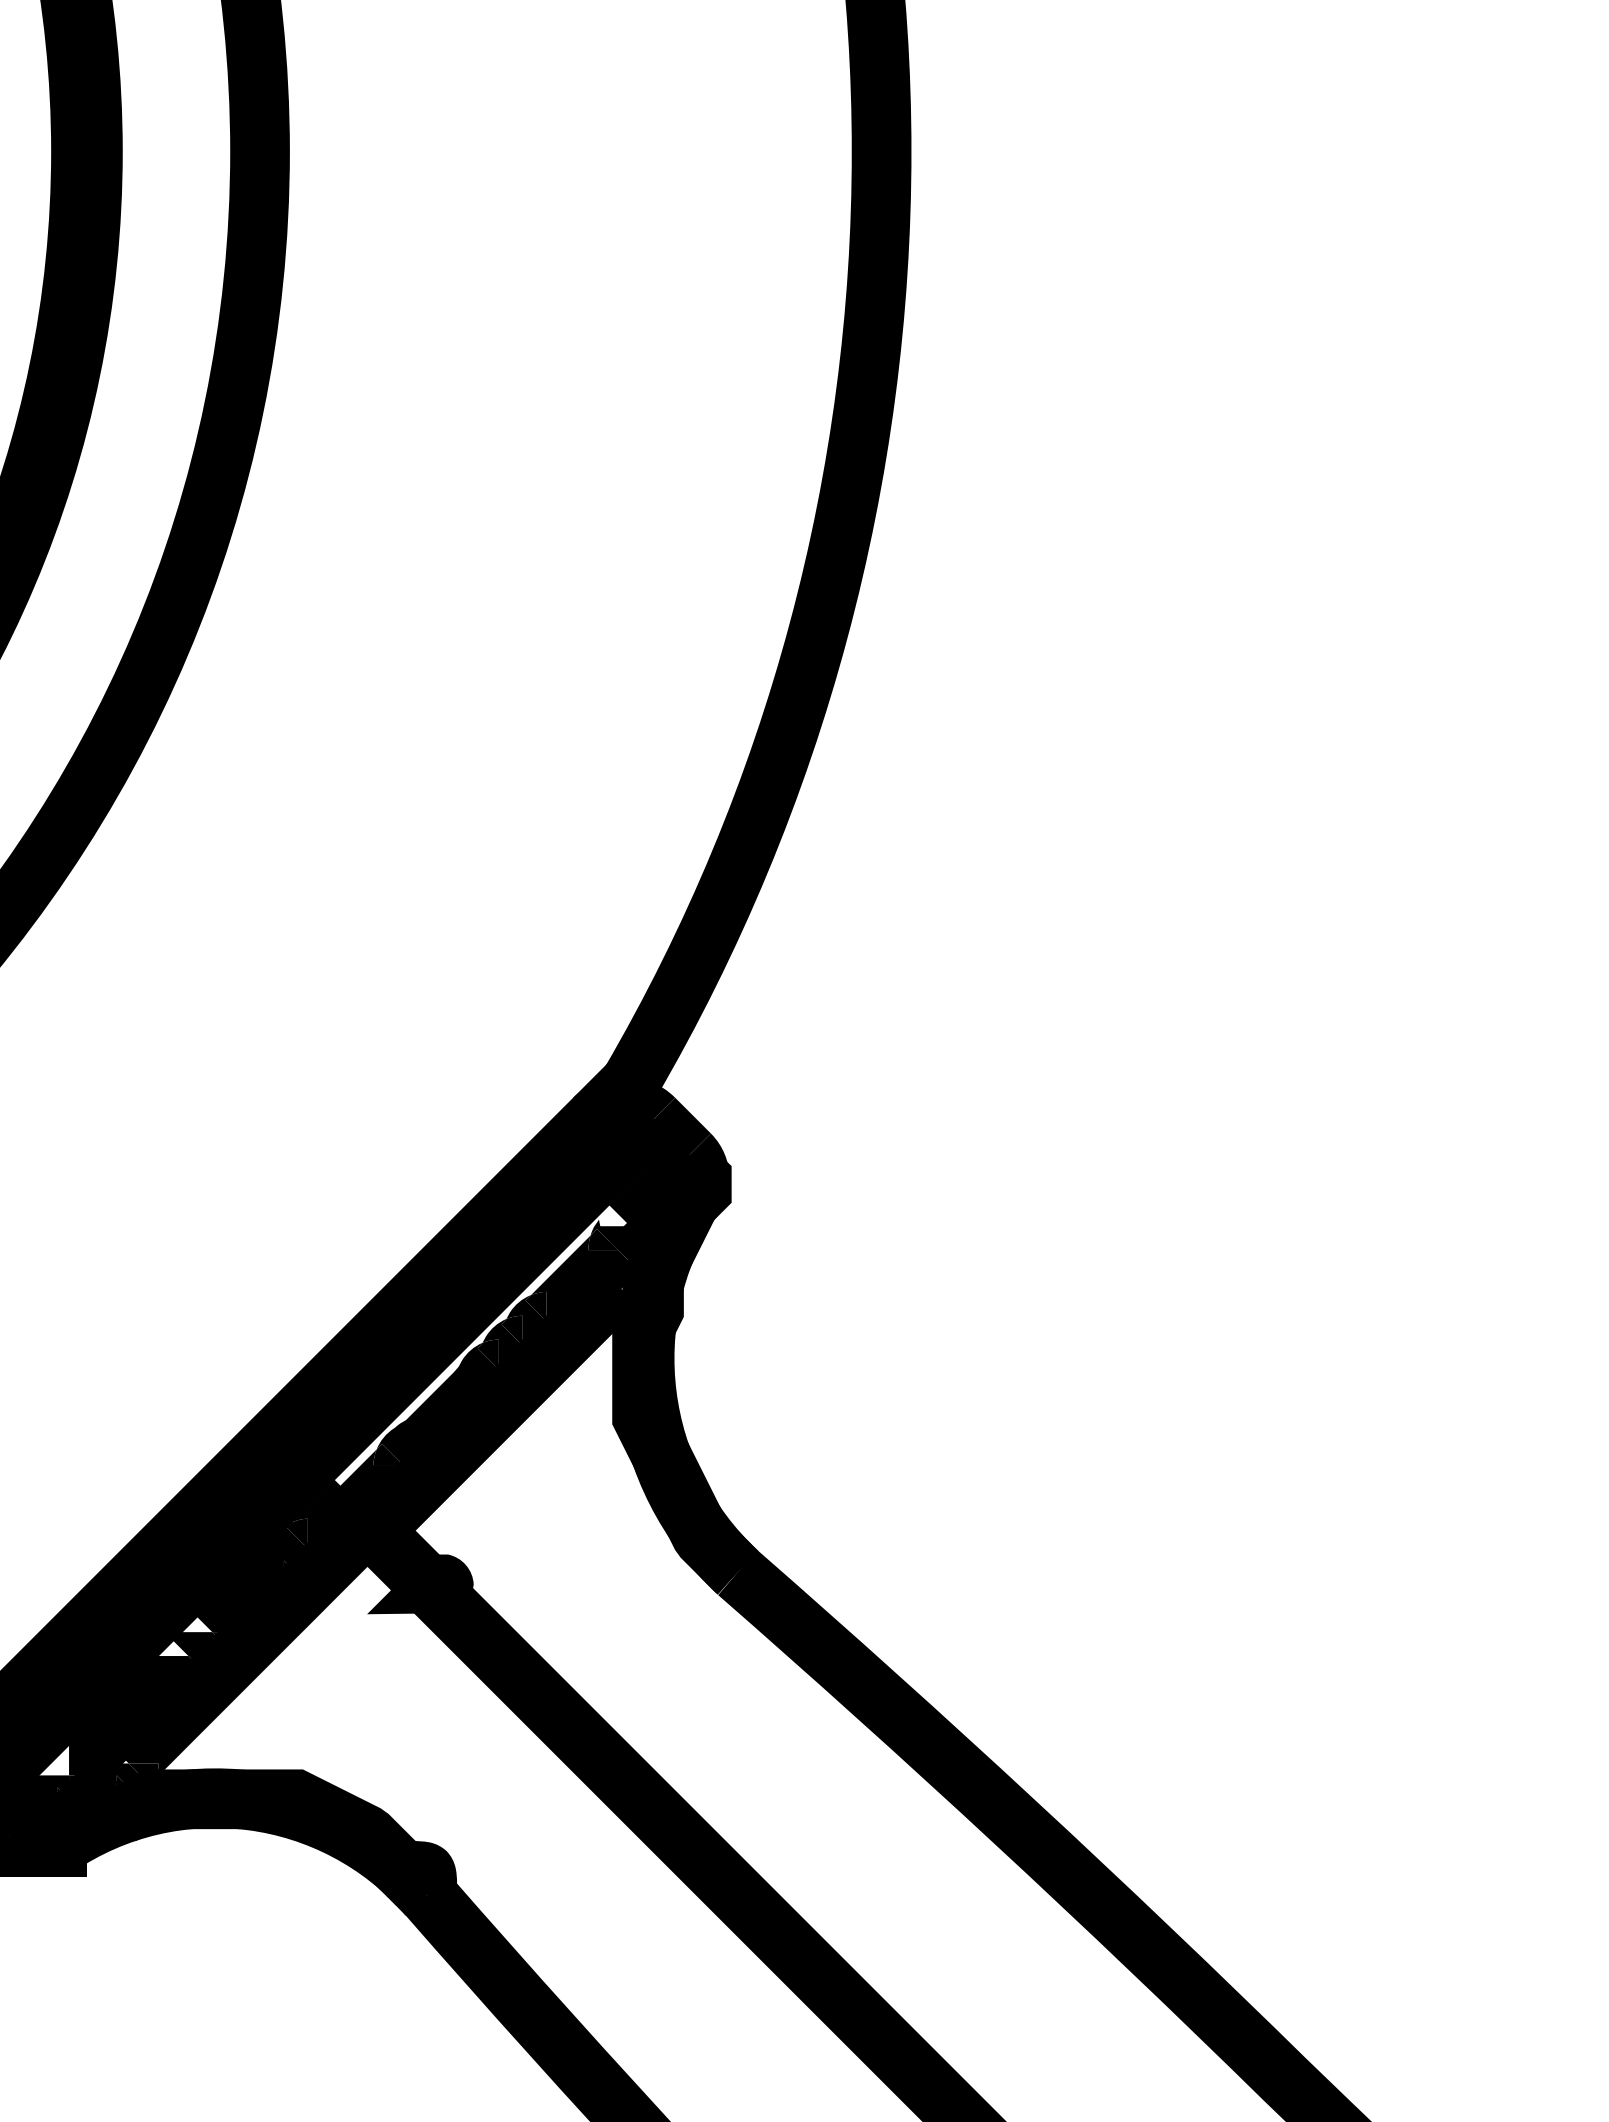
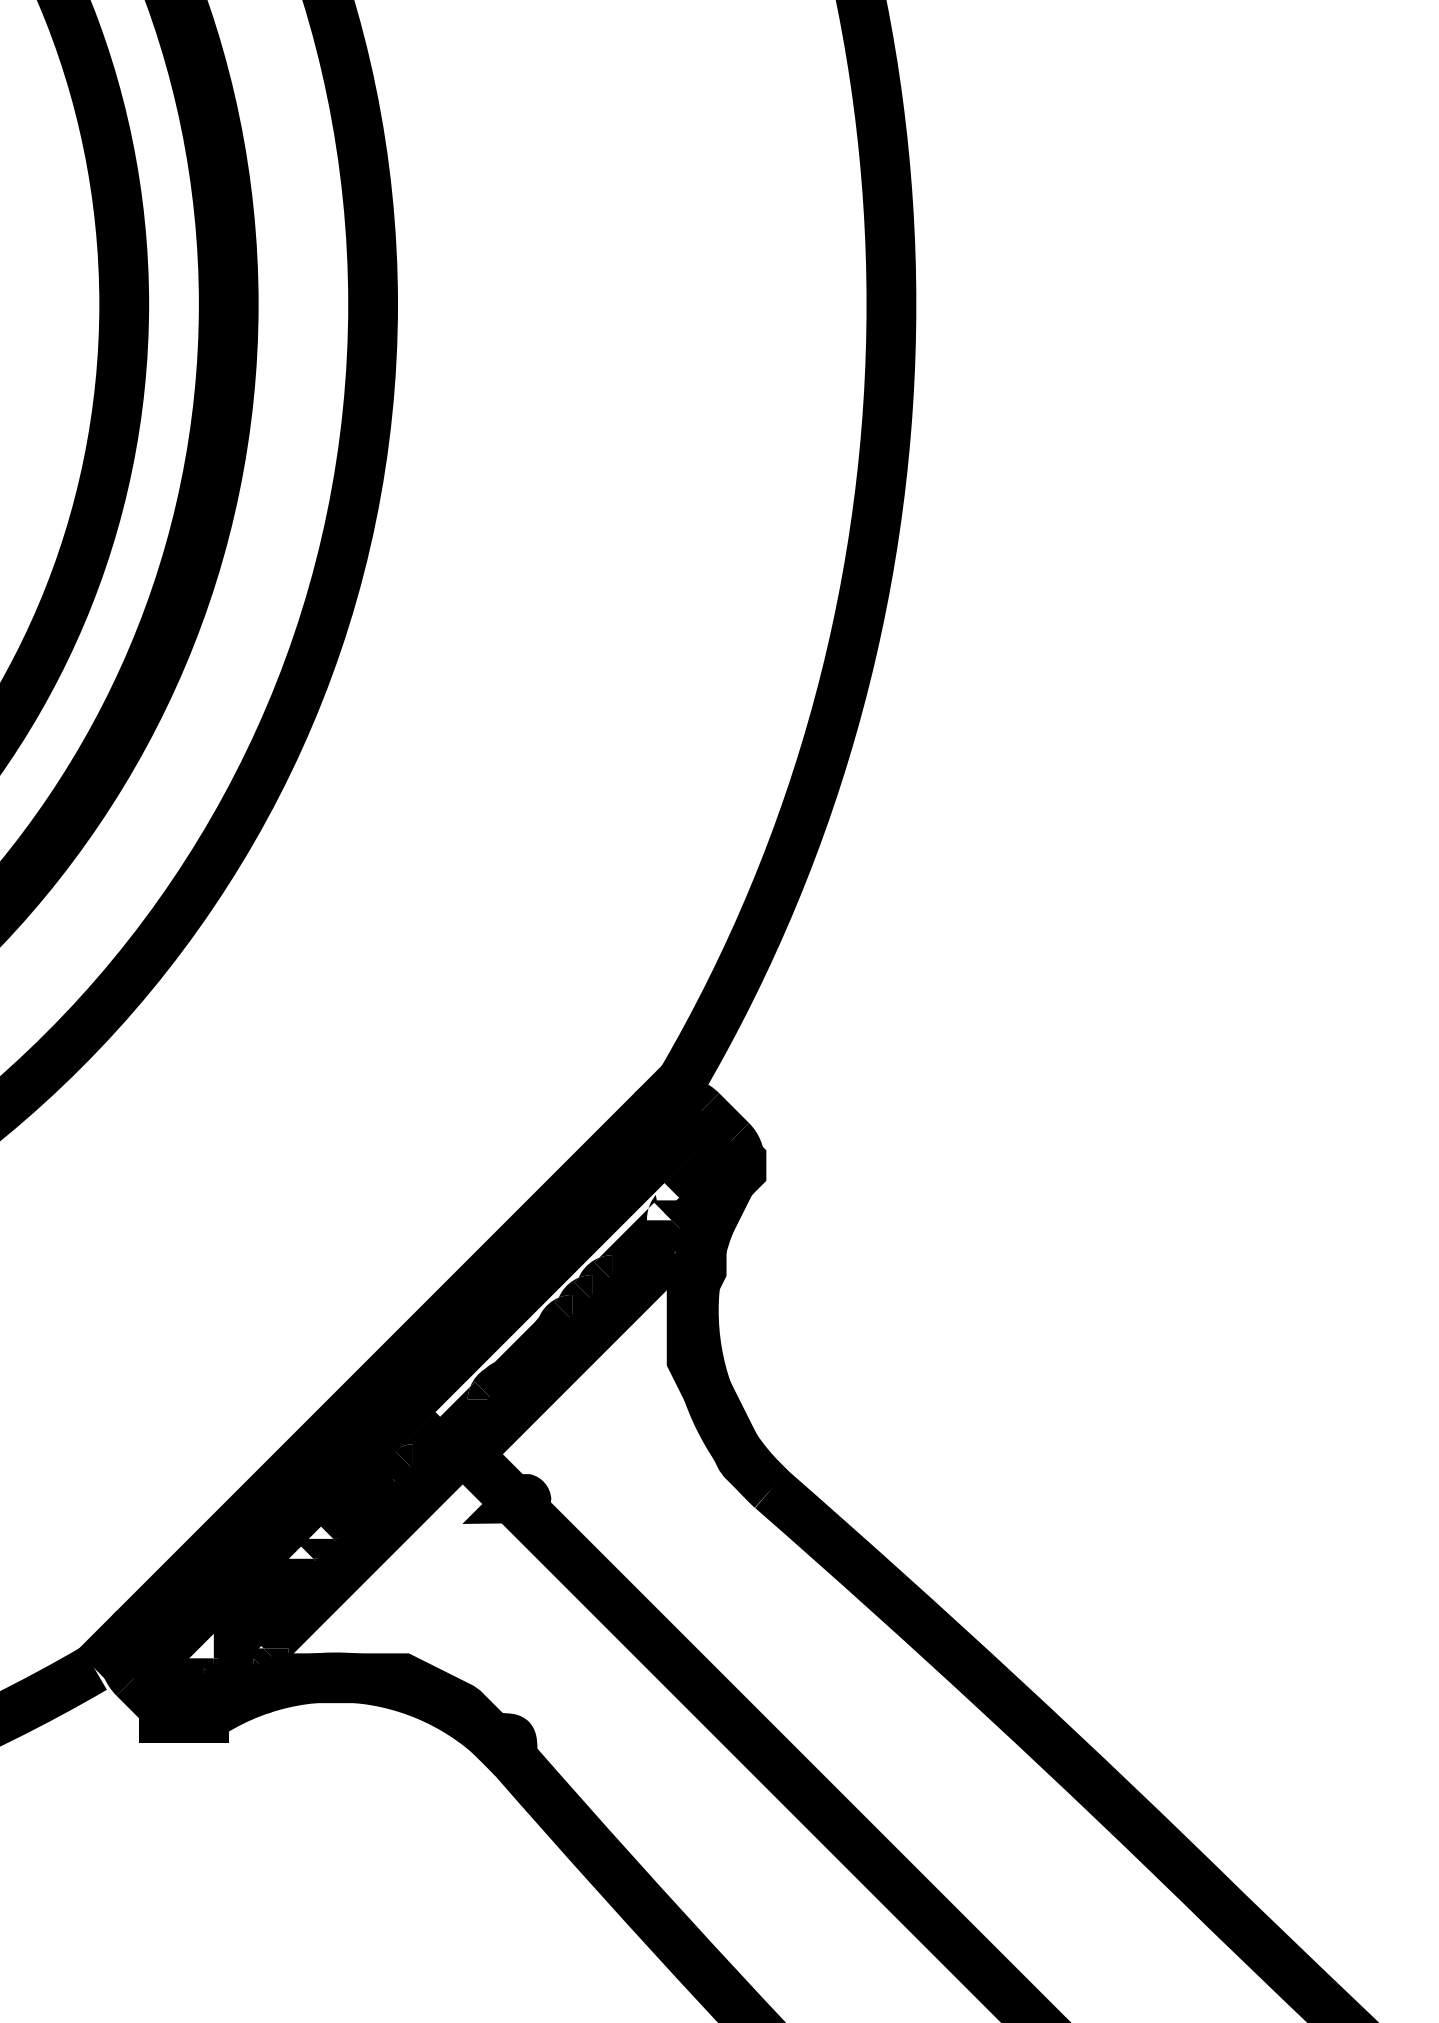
fill: (602, 1239) -> (658, 1211), removed

